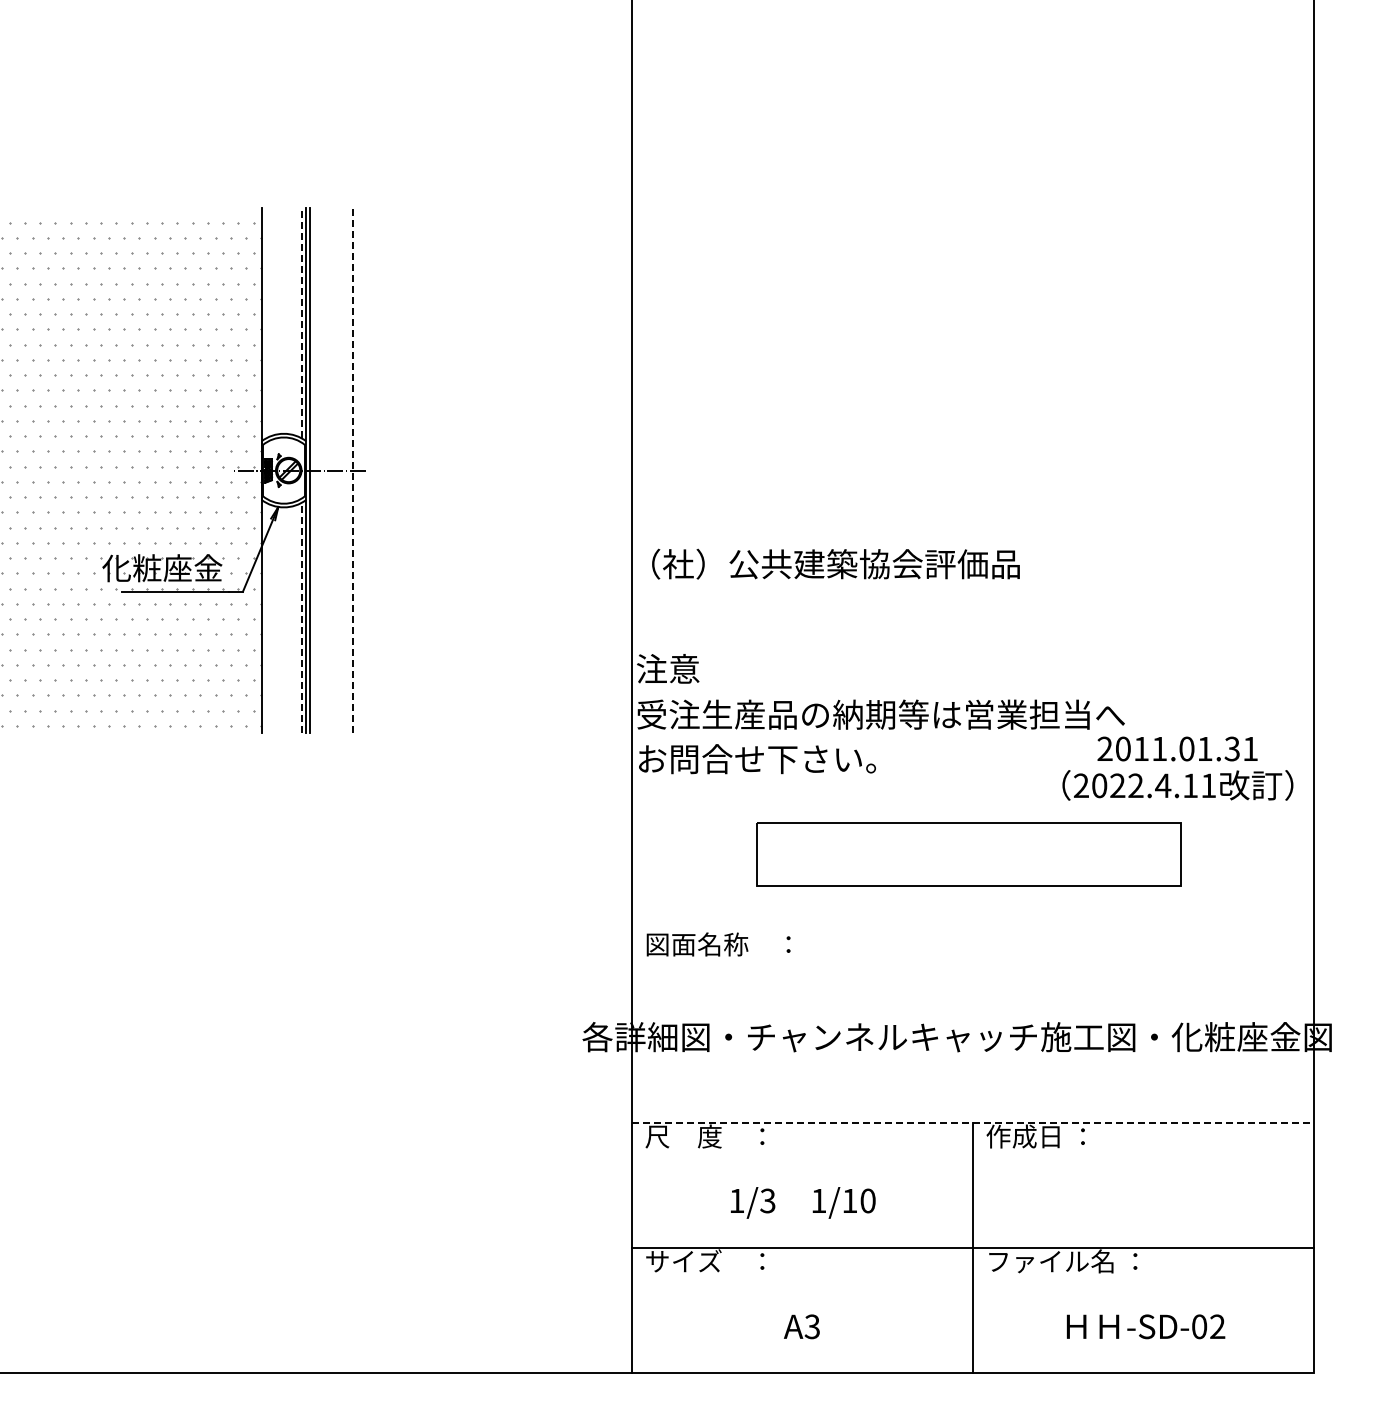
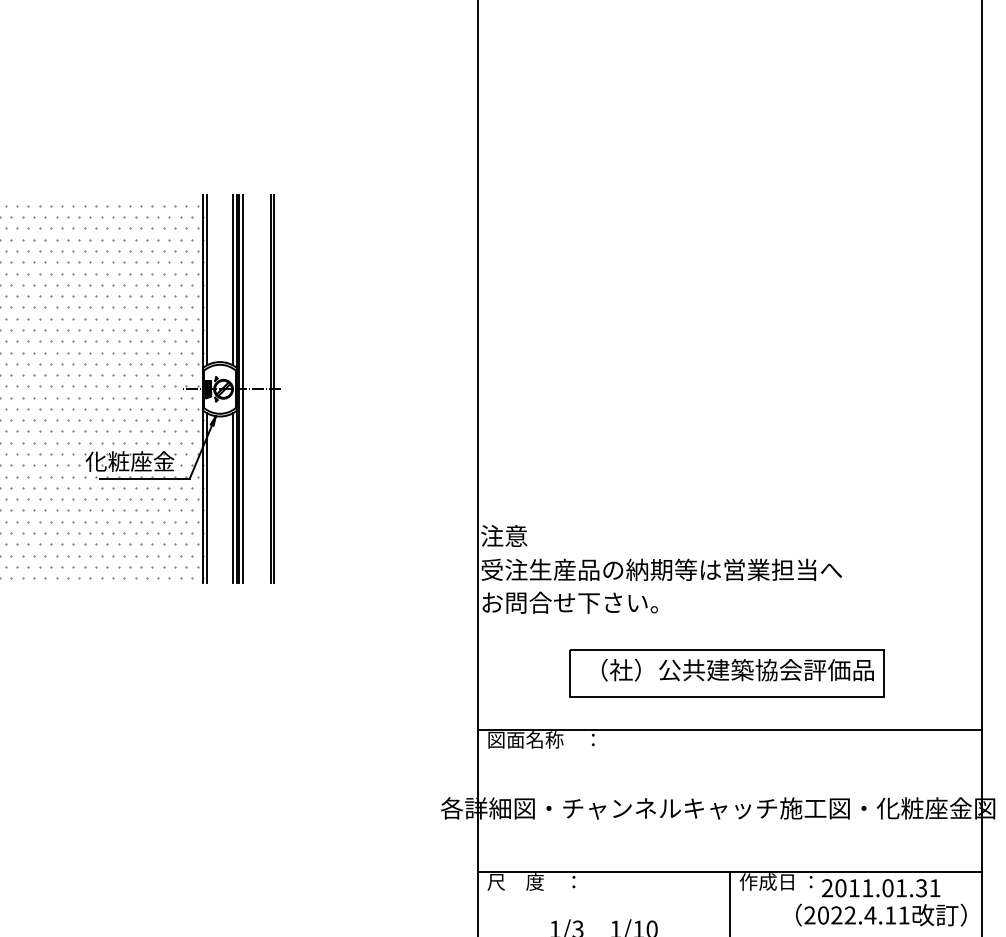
line: (301, 322) -> (232, 279), dashed -> solid
line: (266, 323) -> (207, 280), added
line: (314, 470) -> (242, 389), added
line: (352, 470) -> (270, 389), dashed -> solid
line: (357, 470) -> (274, 389), added
text: (835, 563) -> (737, 669), moved
line: (266, 617) -> (207, 497), added
line: (301, 617) -> (232, 497), dashed -> solid
text: (1177, 768) -> (881, 902), moved
line: (973, 930) -> (730, 729), added
line: (973, 1122) -> (730, 871), dashed -> solid

